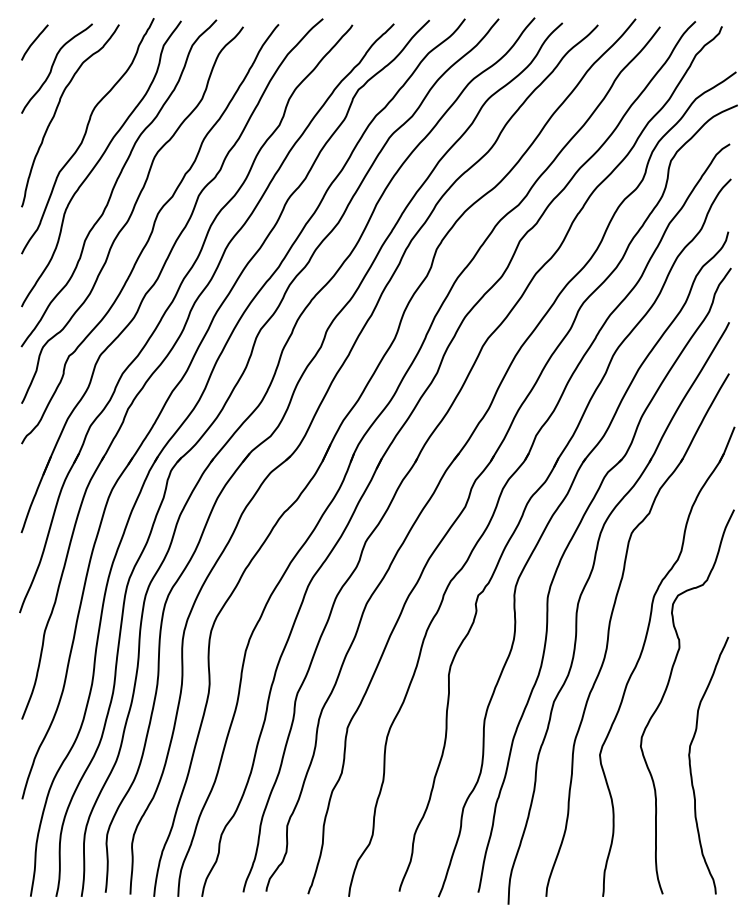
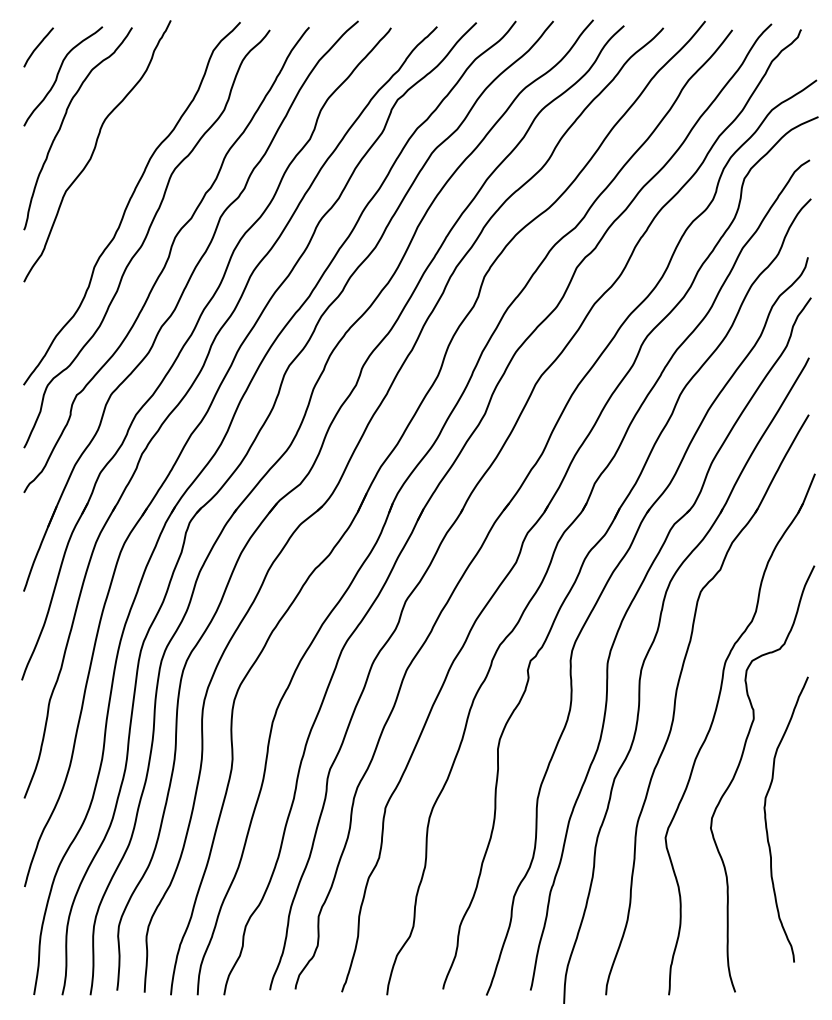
curve: (99, 161) -> (110, 179), removed
curve: (690, 765) -> (766, 819), moved

